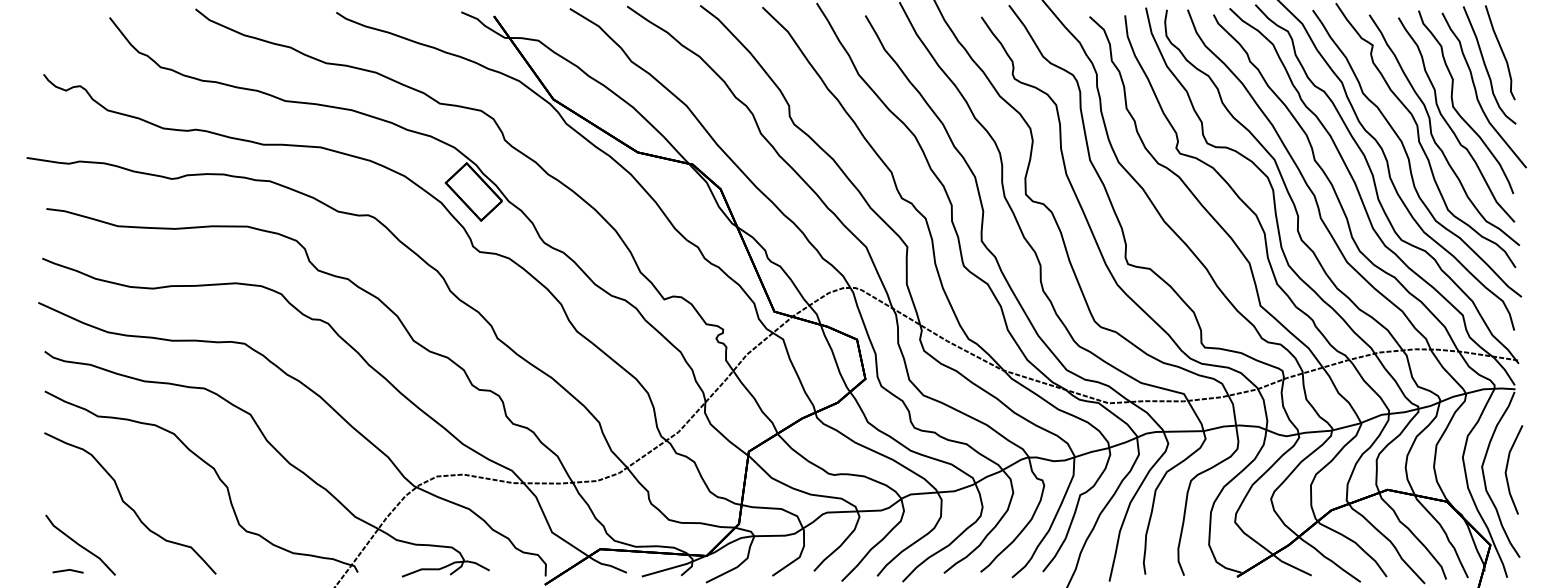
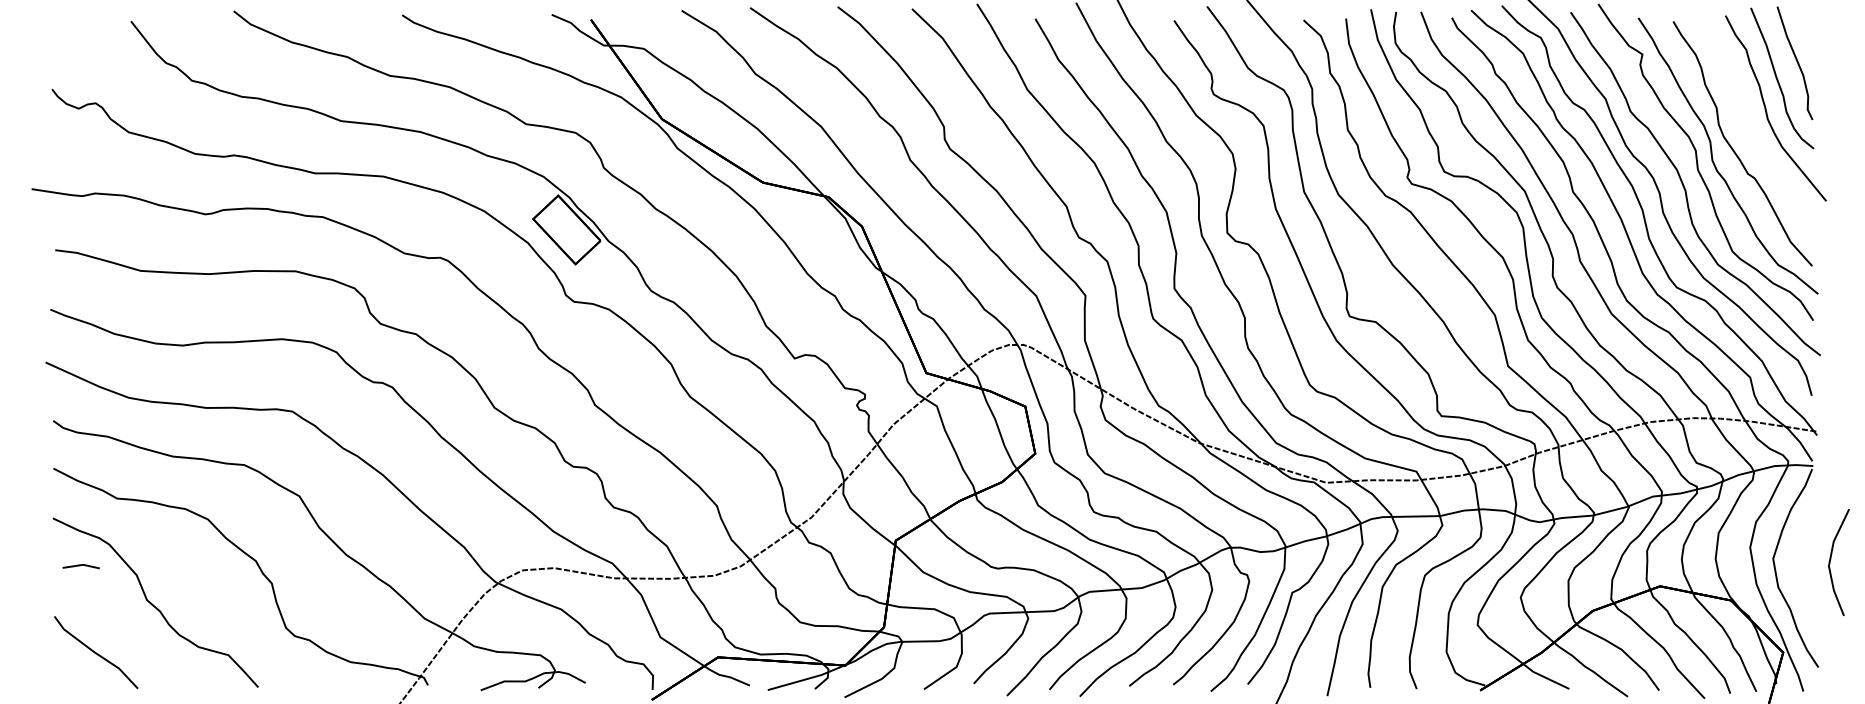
curve: (1457, 110) -> (1743, 132), removed
line: (1507, 469) -> (1831, 562), moved
line: (67, 571) -> (80, 566), moved

